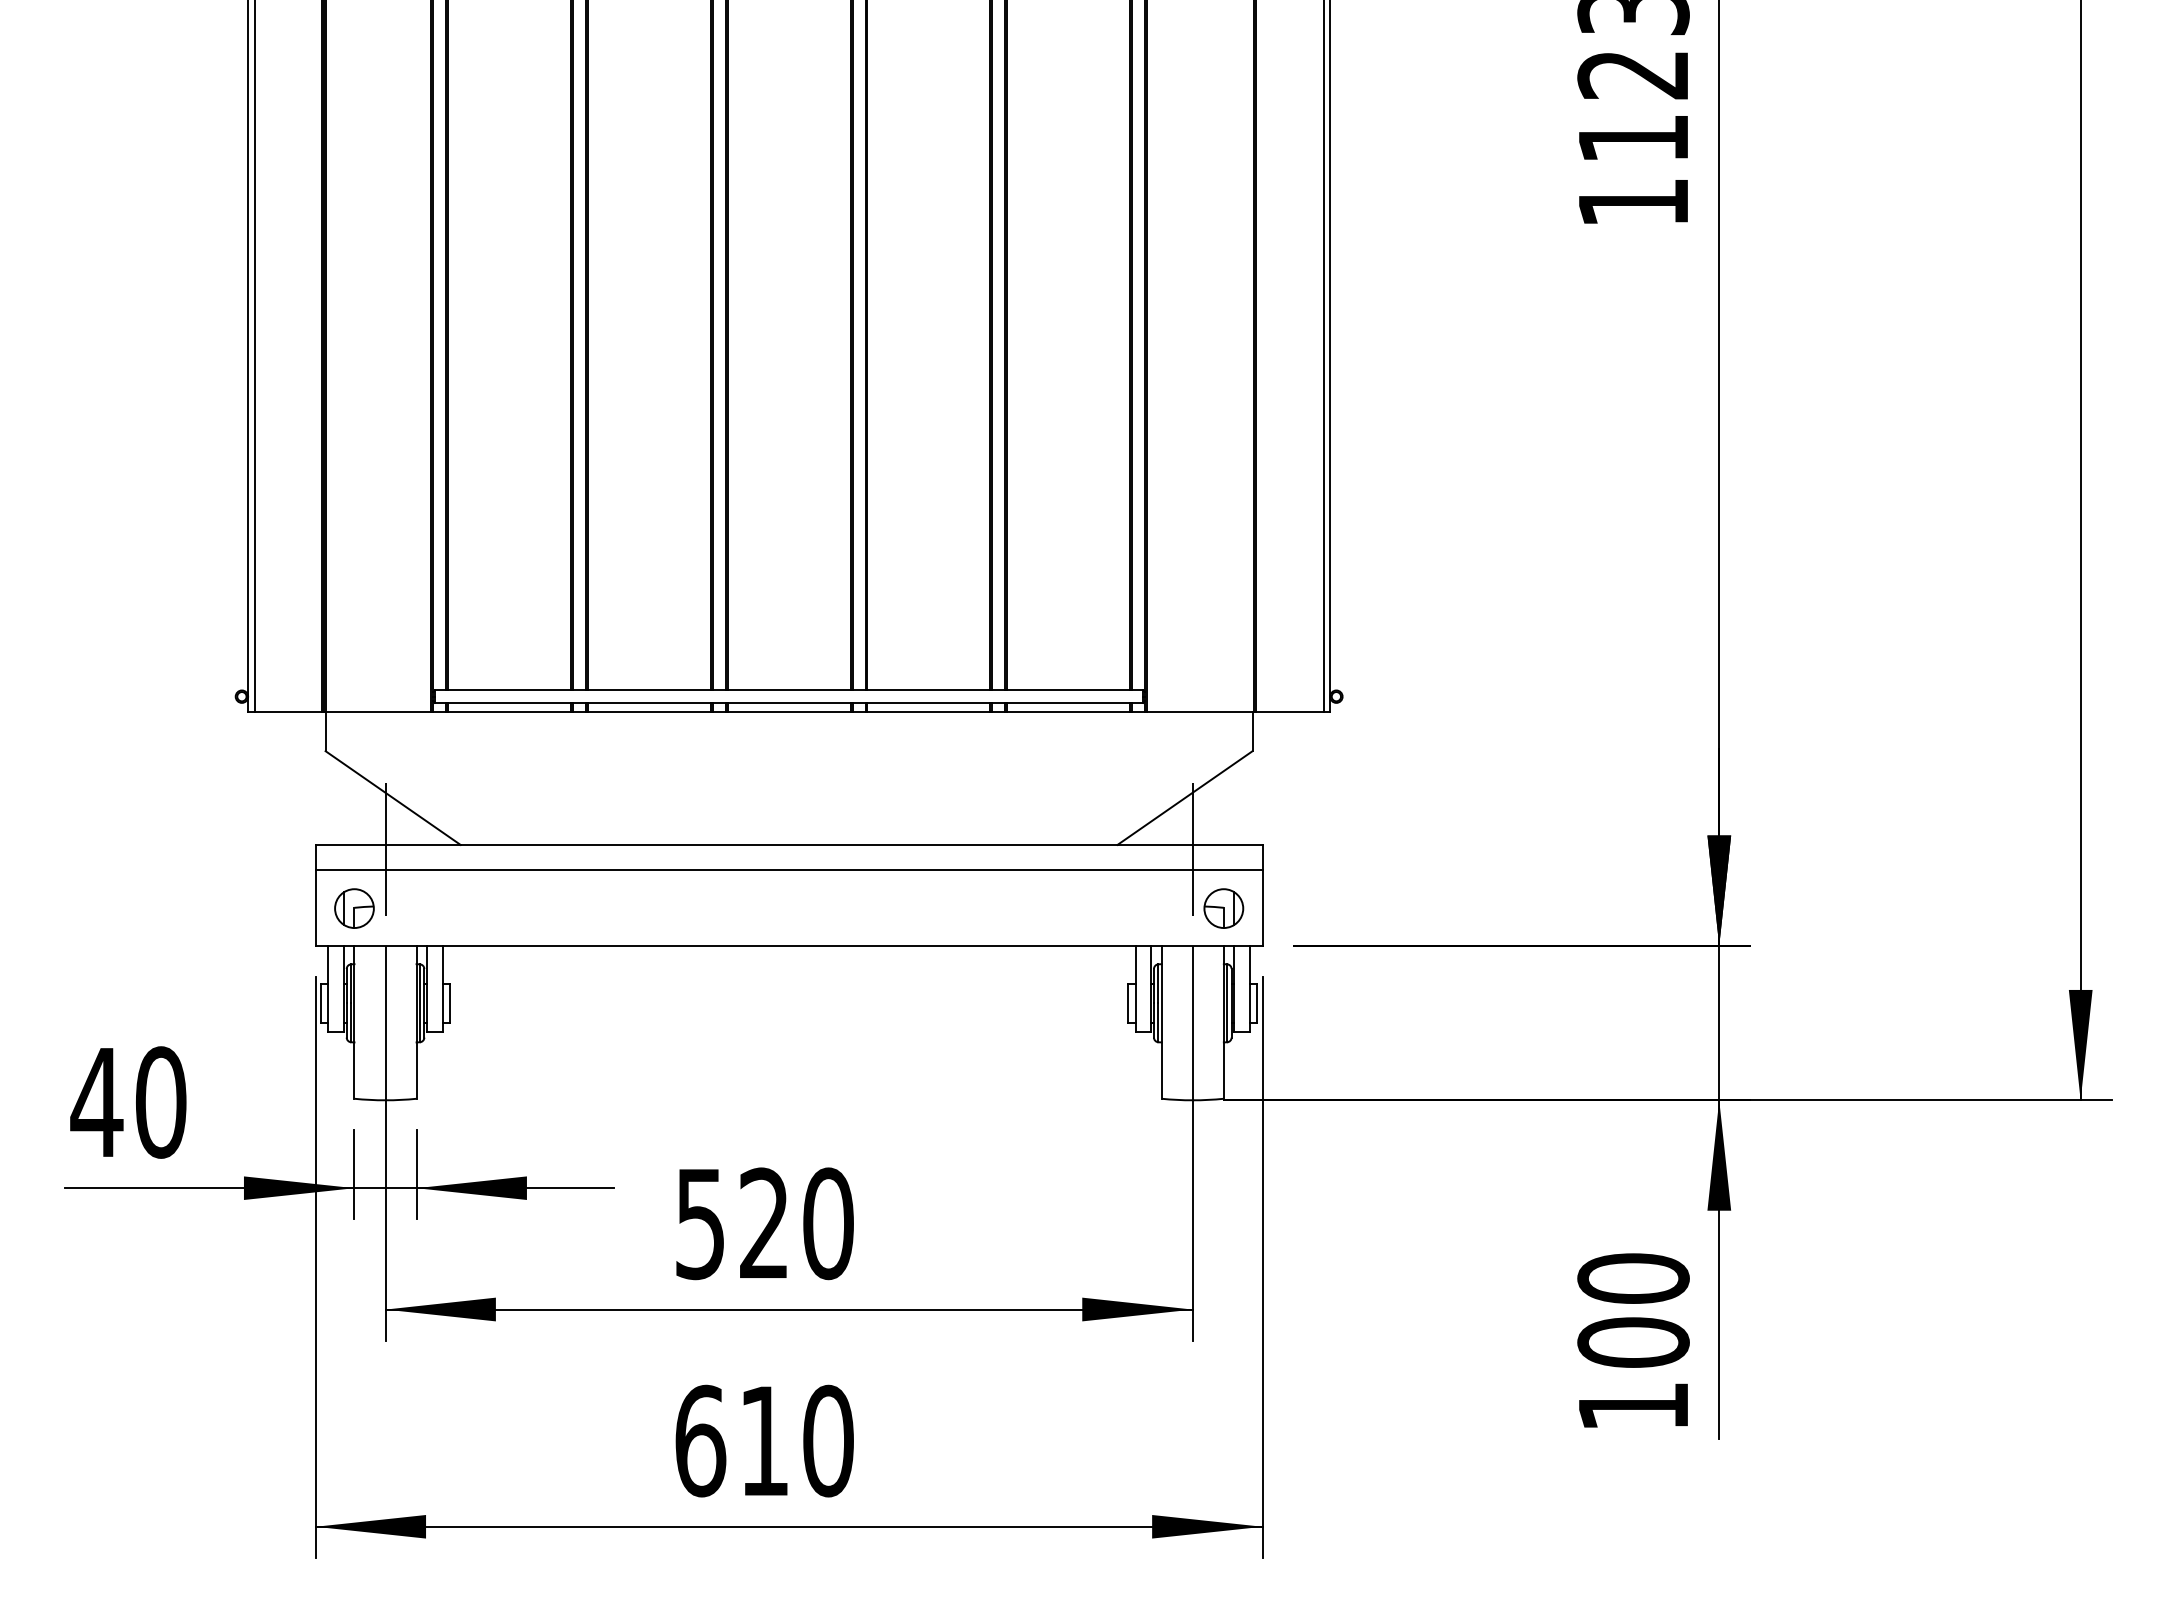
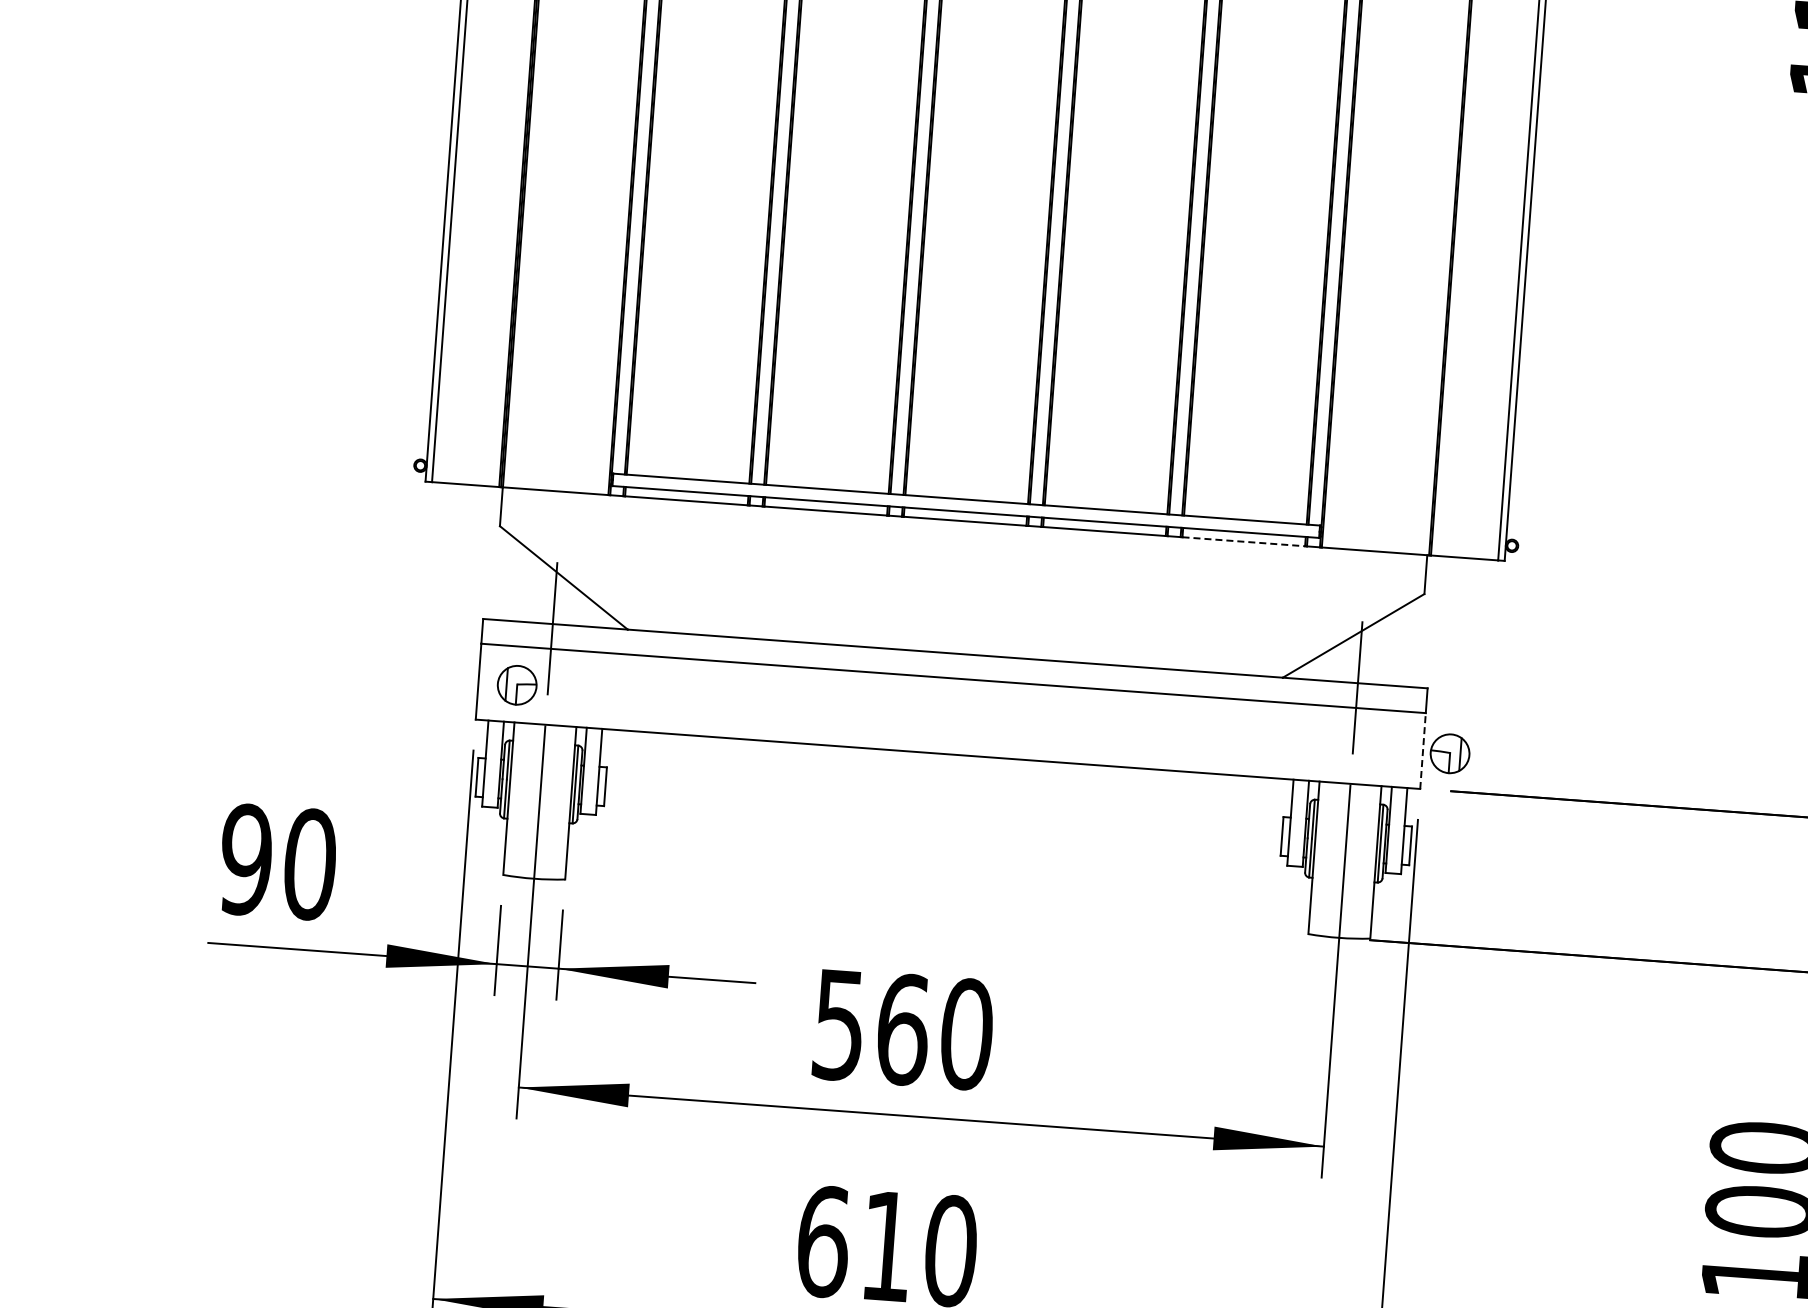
line: (1069, 712) -> (1244, 542), solid -> dashed
line: (1262, 907) -> (1422, 750), solid -> dashed
part: (1223, 908) -> (1449, 753), moved
text: (96, 1102) -> (245, 859), 40 -> 90
text: (764, 1223) -> (903, 1029), 520 -> 560

